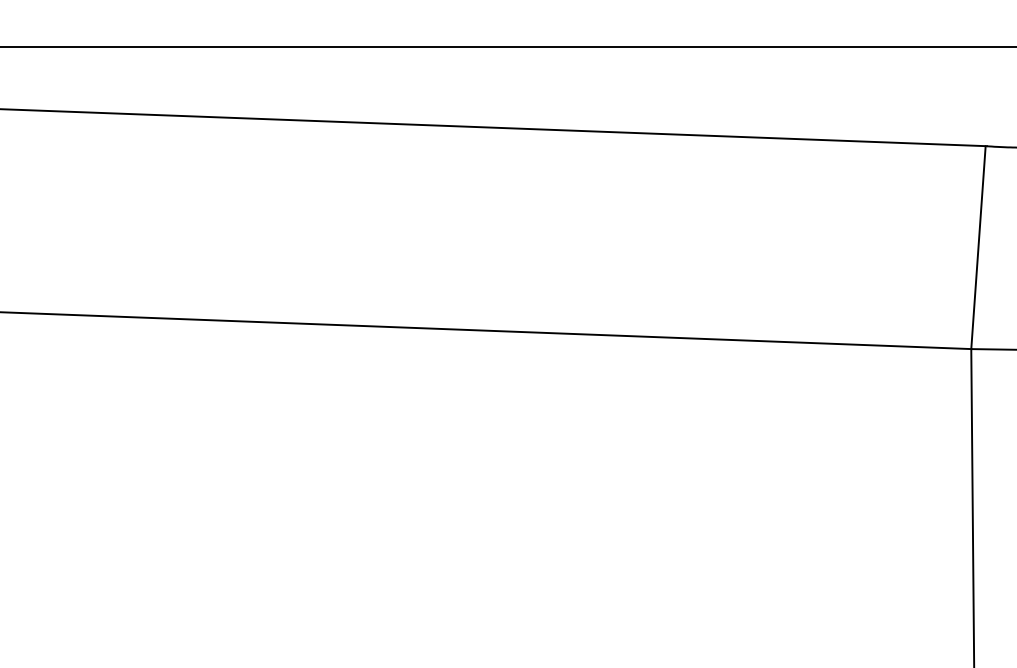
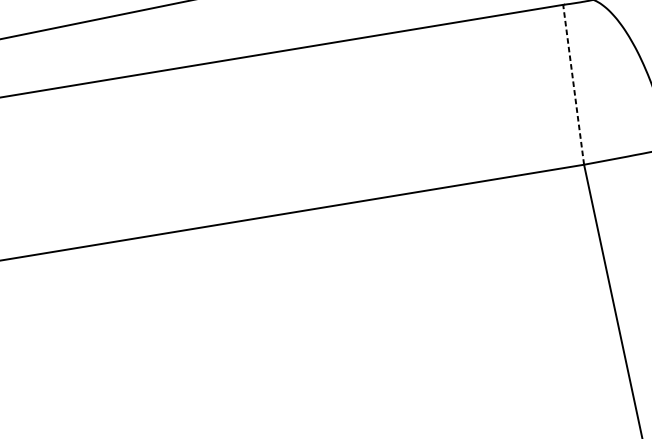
line: (978, 247) -> (573, 84), solid -> dashed

